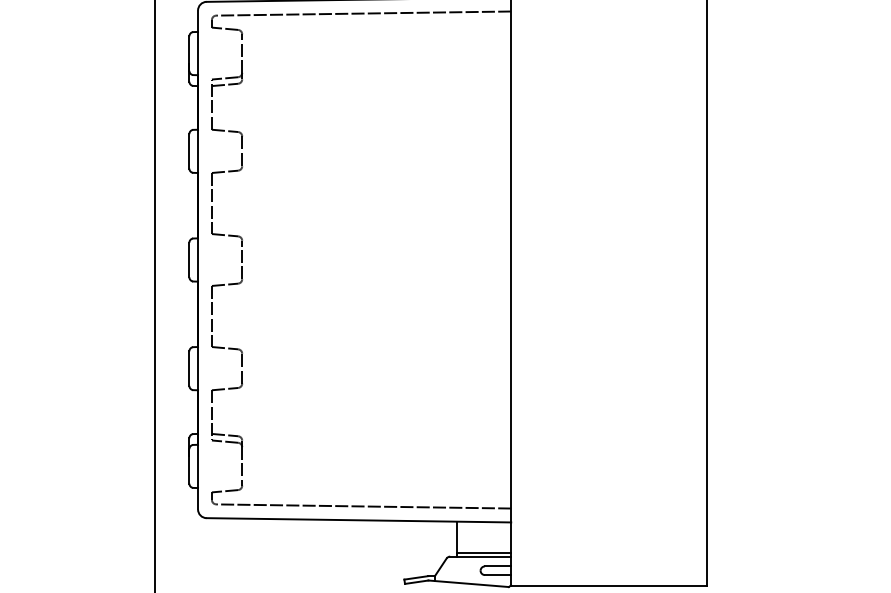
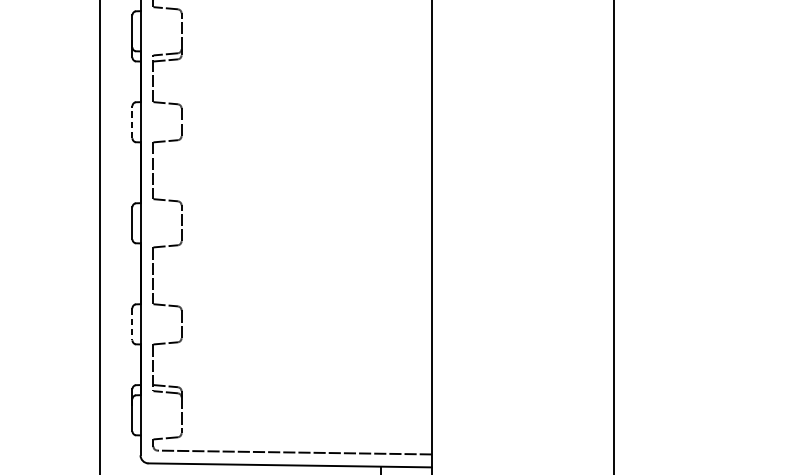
line: (189, 150) -> (132, 121), solid -> dashed
line: (189, 369) -> (132, 325), solid -> dashed

